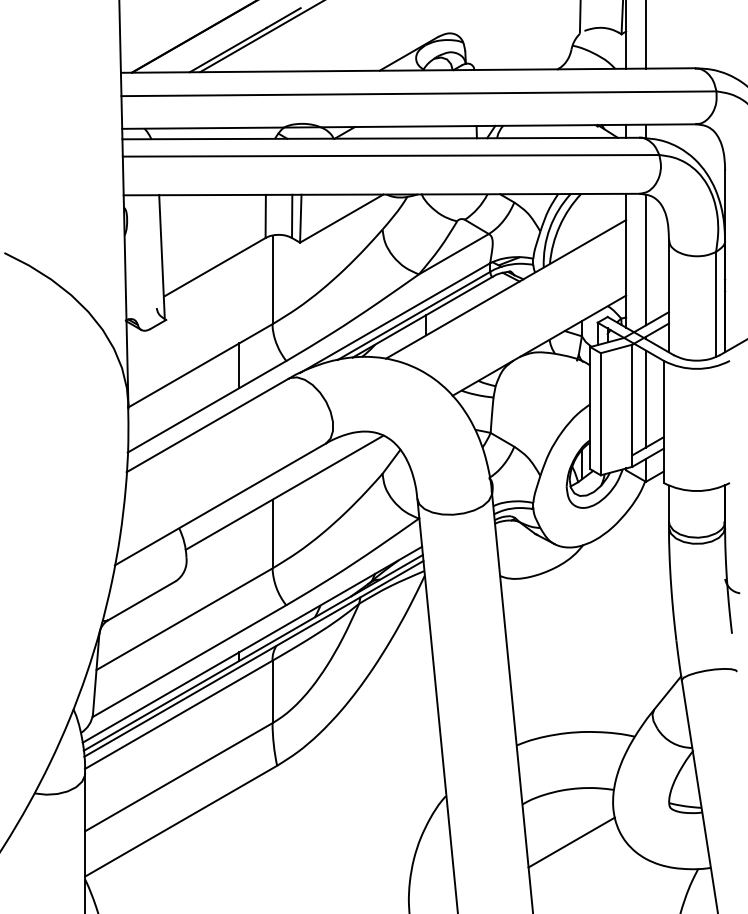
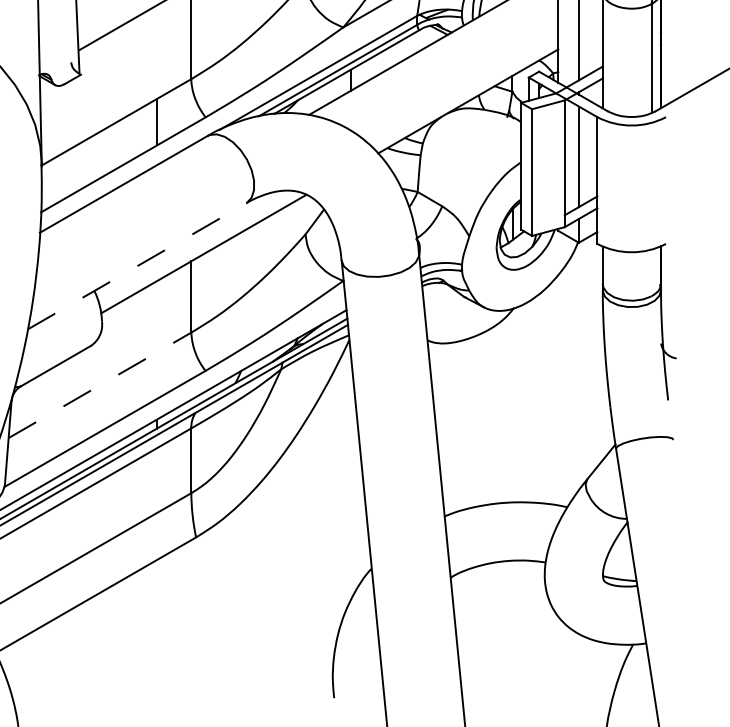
line: (220, 504) -> (137, 266), solid -> dashed
line: (184, 619) -> (99, 385), solid -> dashed
line: (571, 842) -> (501, 617), removed

